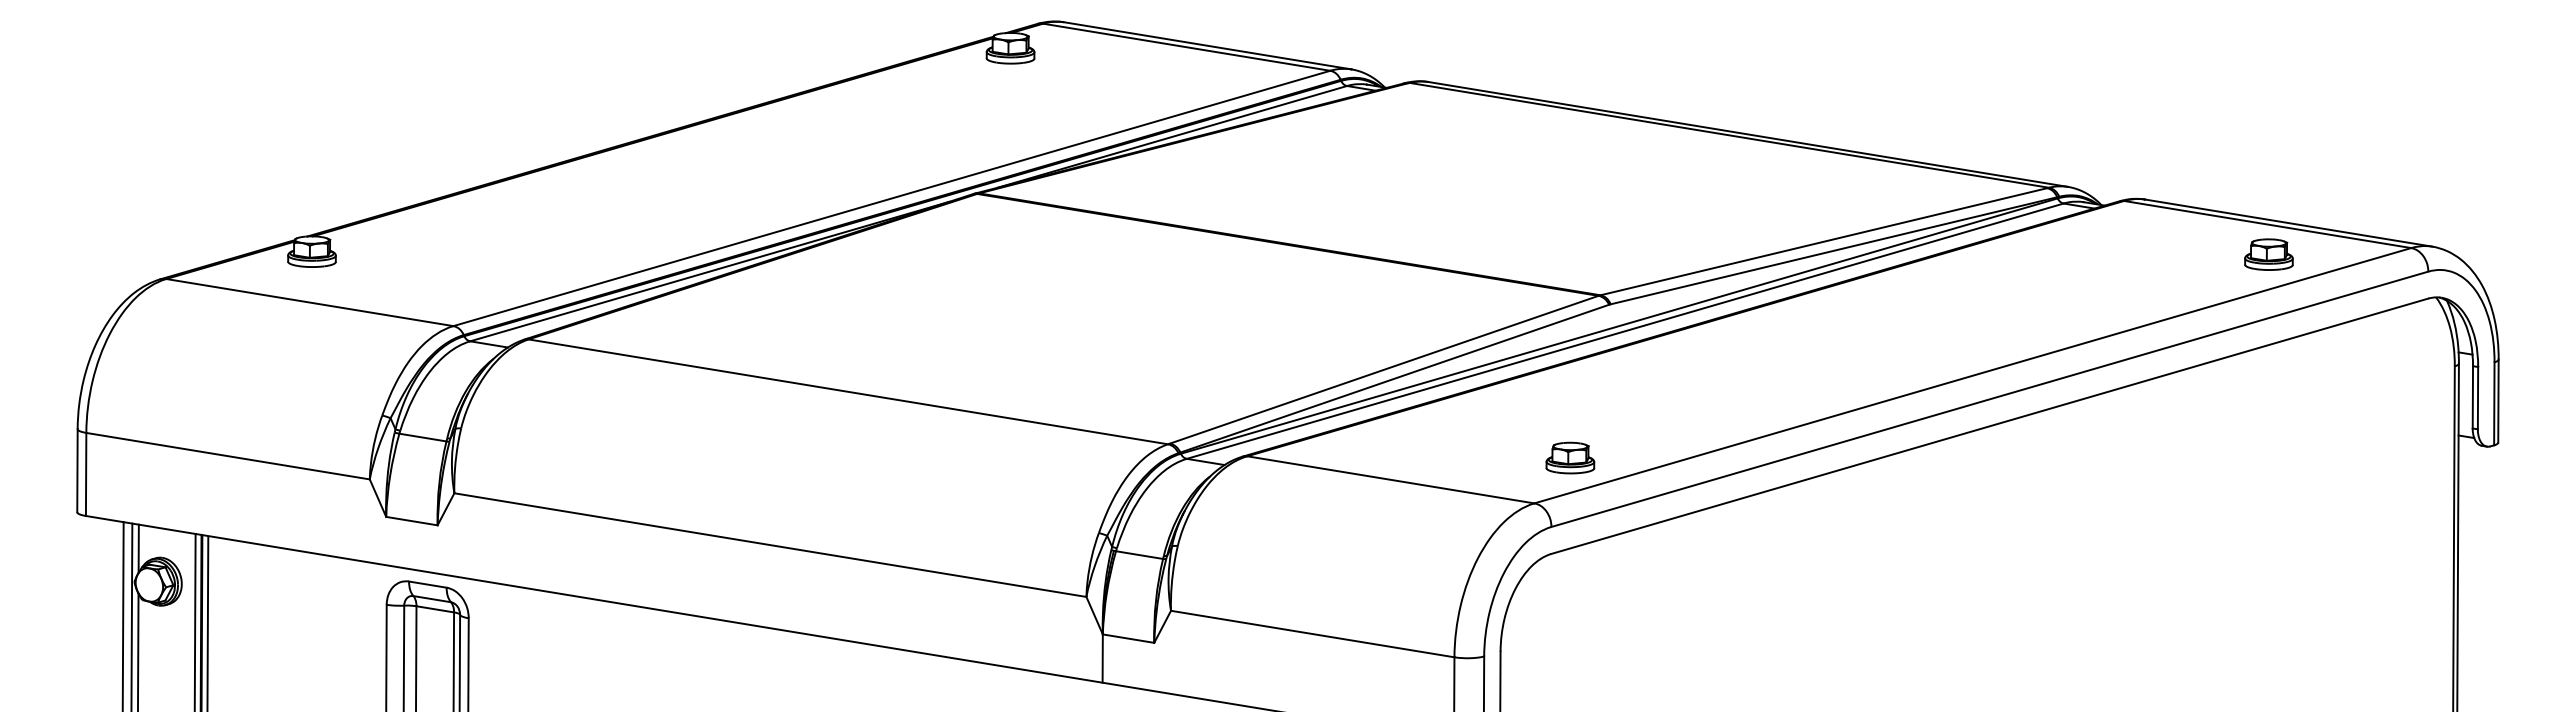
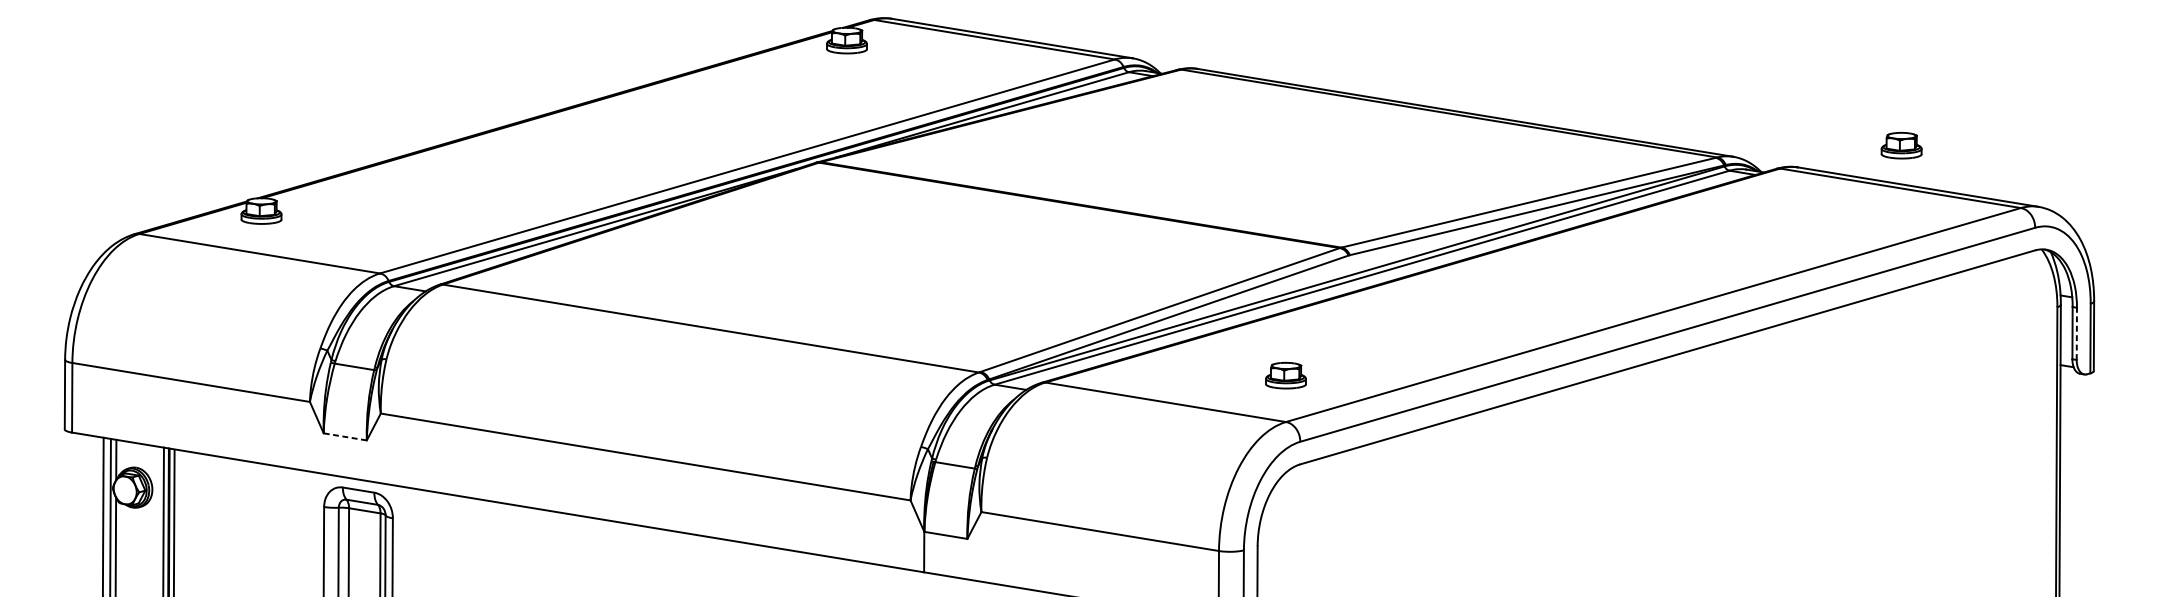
part: (2268, 254) -> (1901, 145), moved
line: (2478, 397) -> (2077, 333), solid -> dashed
part: (1570, 457) -> (1286, 375), moved
line: (411, 521) -> (344, 437), solid -> dashed

